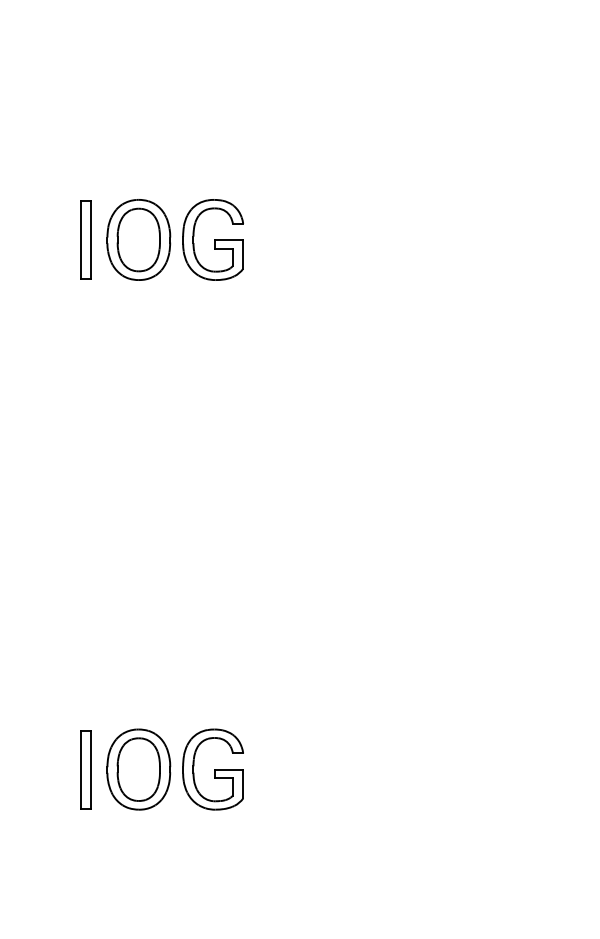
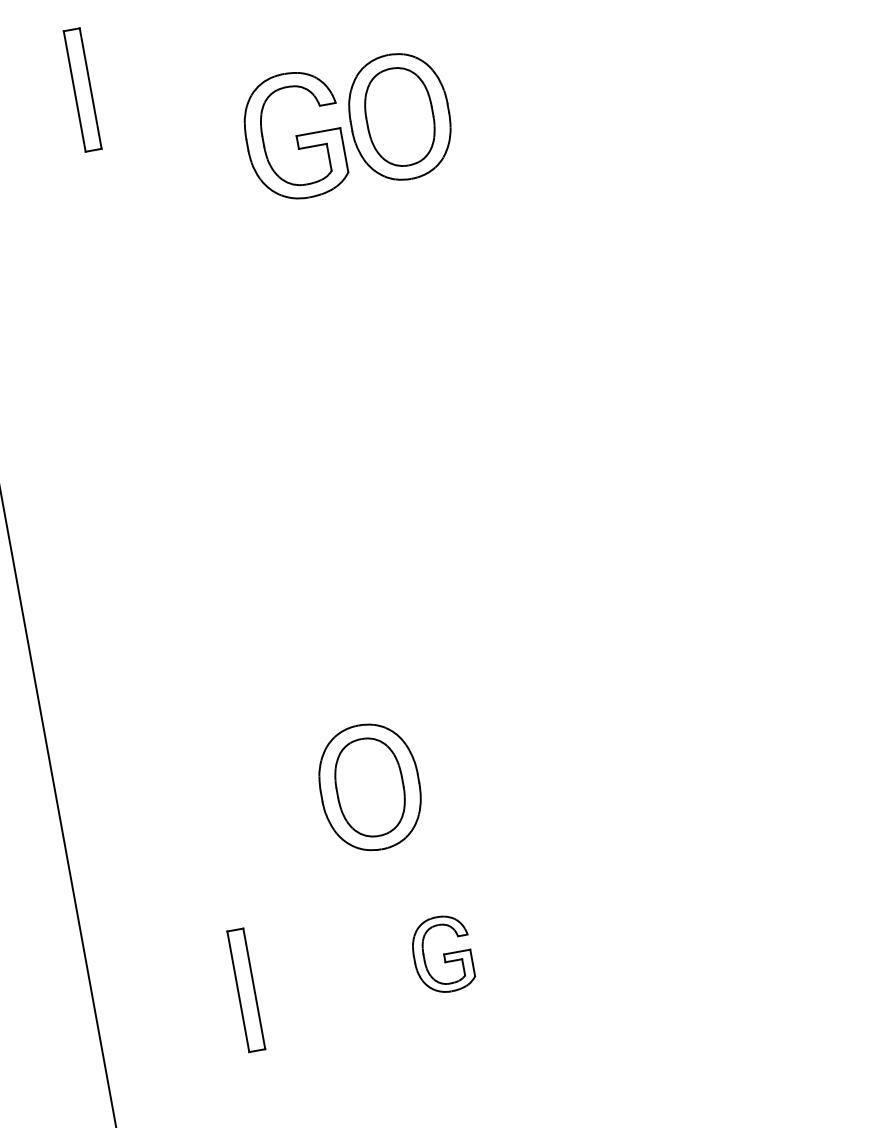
part: (85, 239) -> (81, 89), moved
part: (138, 239) -> (399, 116), moved
part: (138, 769) -> (369, 787), moved
part: (212, 769) -> (441, 954), size x0.6

